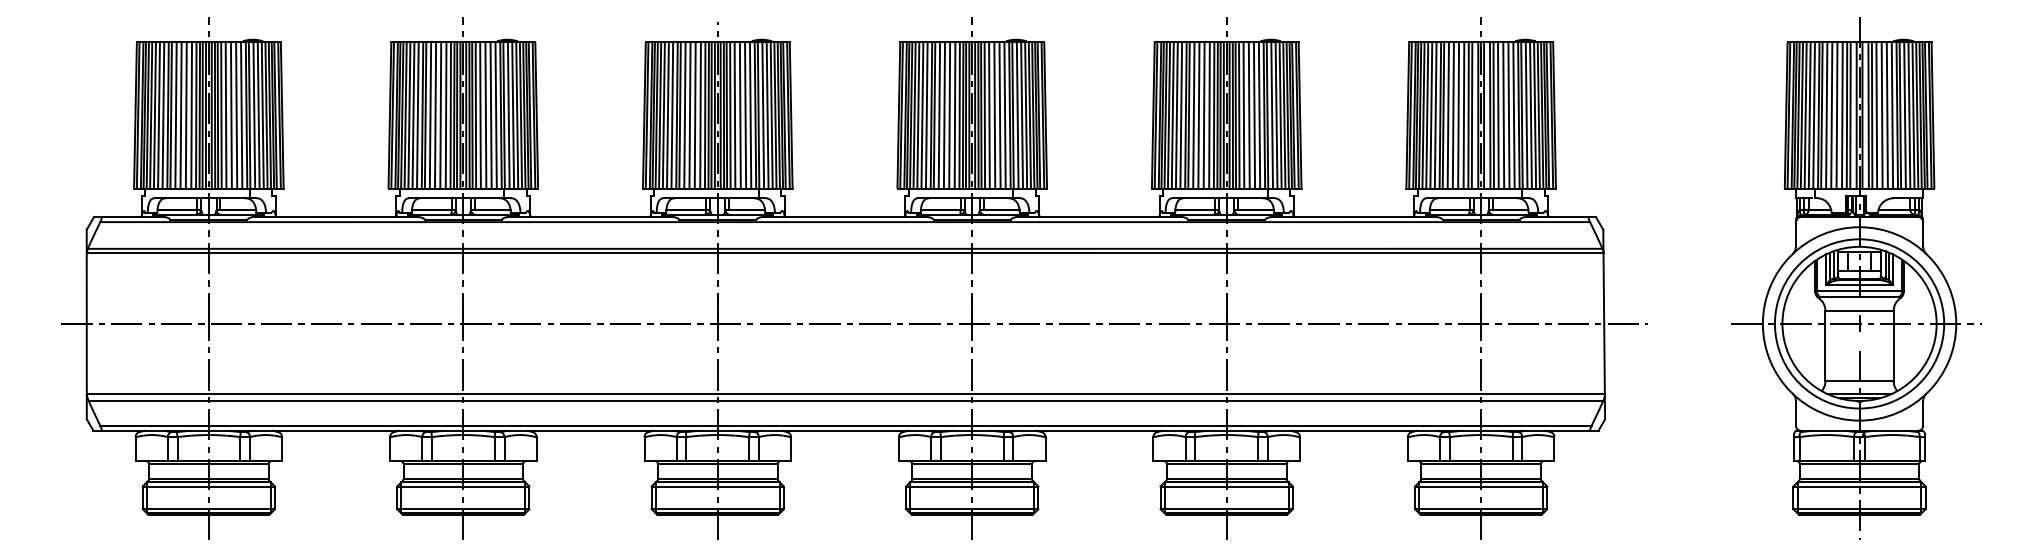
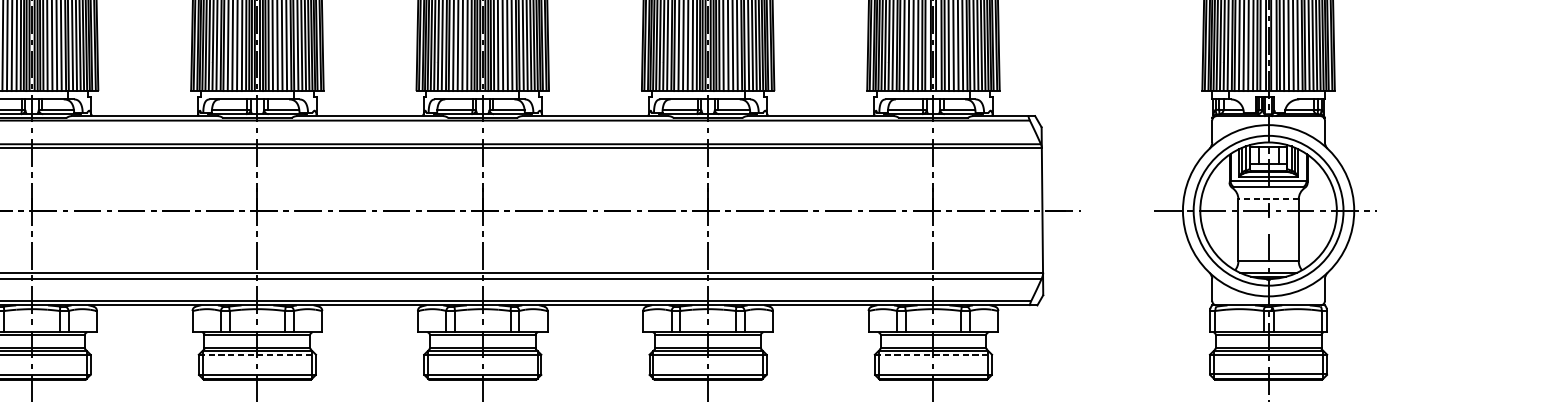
line: (1859, 310) -> (1268, 198), solid -> dashed
line: (718, 486) -> (258, 354), solid -> dashed
line: (1481, 486) -> (933, 354), solid -> dashed

